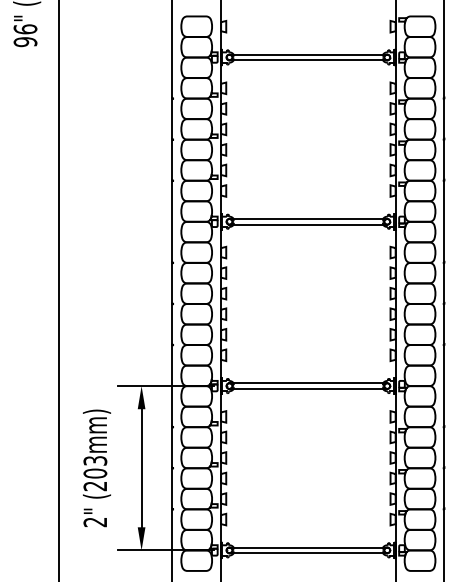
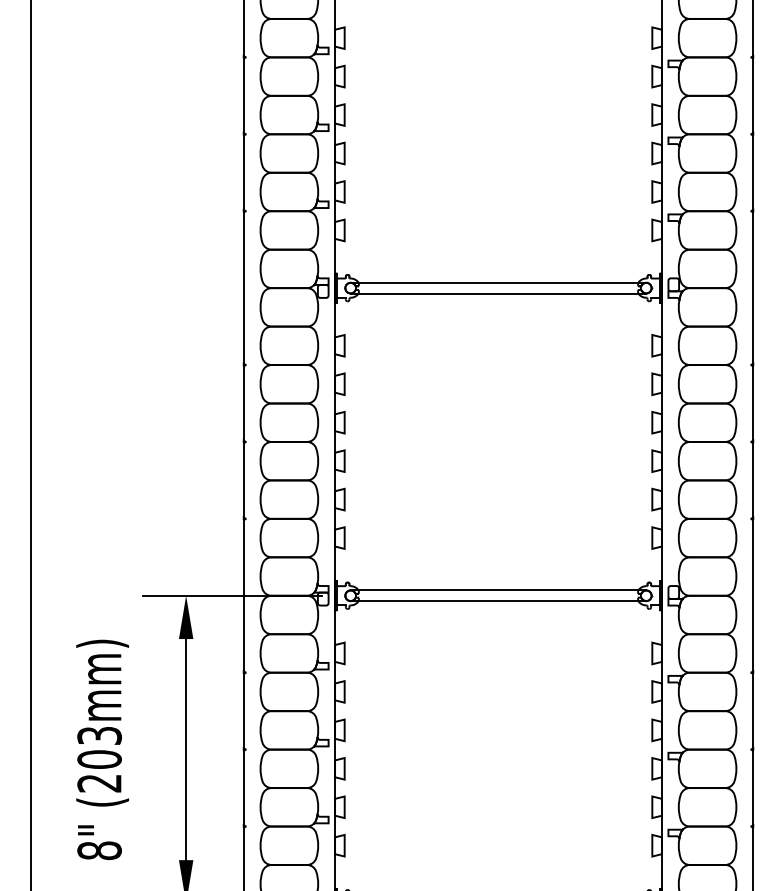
text: (95, 522) -> (99, 851), 2" -> 8"

